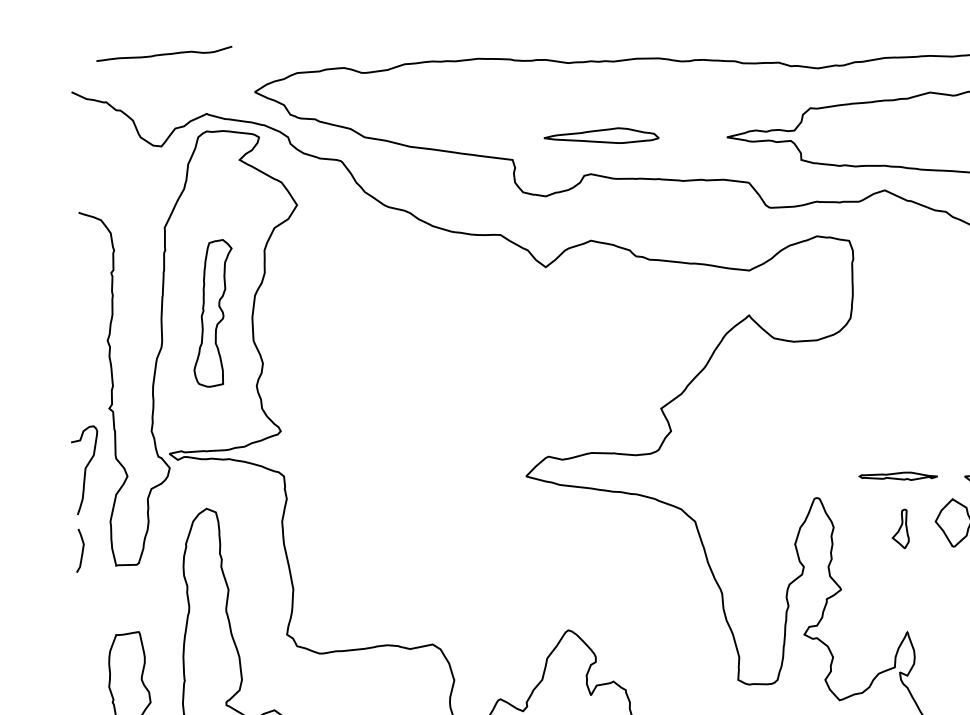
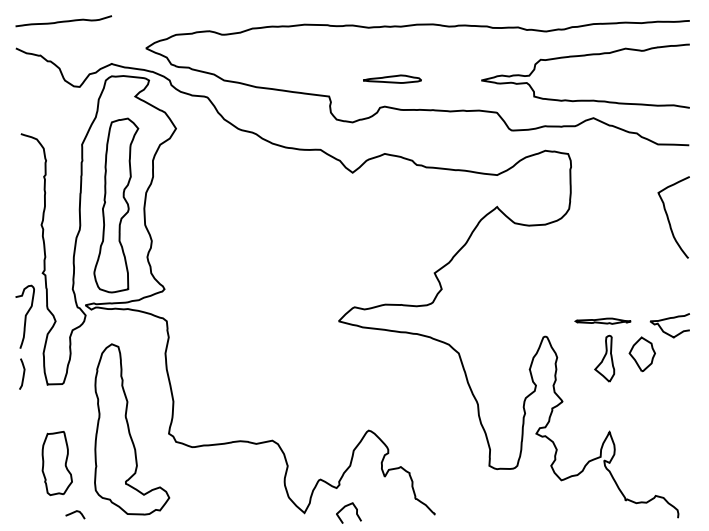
curve: (163, 54) -> (63, 21), moved
part: (601, 134) -> (392, 78), size x0.71
part: (213, 313) -> (116, 205), size x1.67
part: (900, 528) -> (604, 358), size x1.67

